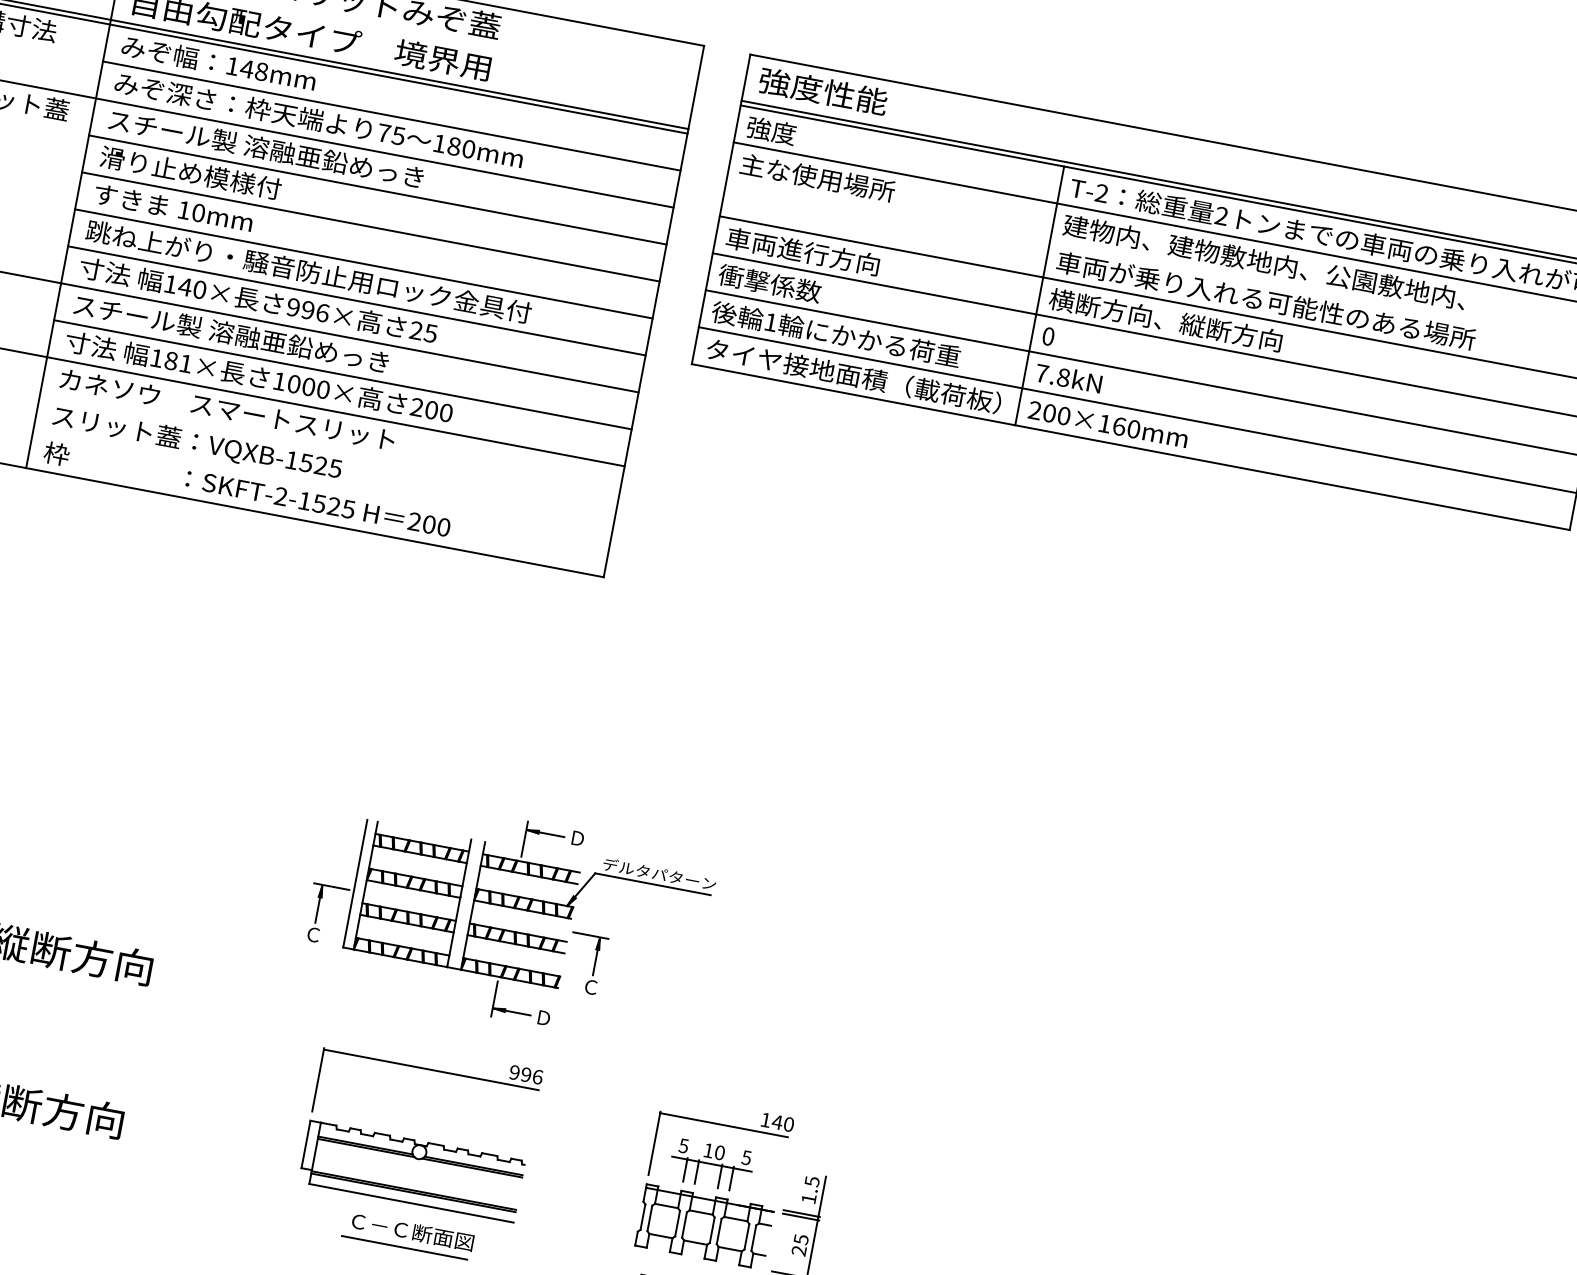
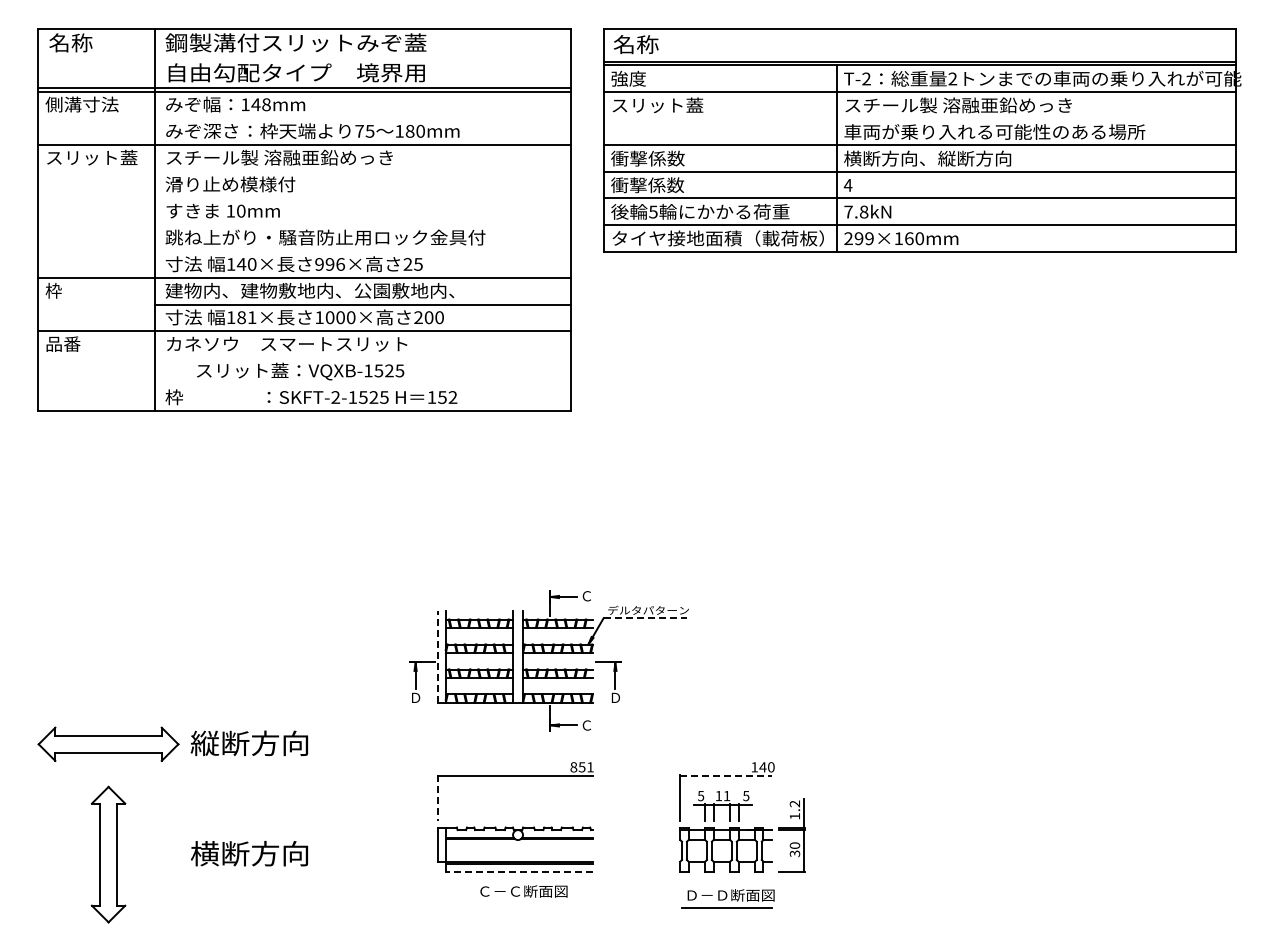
text: (823, 91) -> (659, 44), 強度性能 -> 名称
line: (391, 116) -> (362, 118), removed
text: (817, 177) -> (666, 105), 主な使用場所 -> スリット蓋
line: (377, 189) -> (362, 171), removed
line: (370, 227) -> (362, 198), removed
text: (803, 251) -> (666, 158), 車両進行方向 -> 衝撃係数
text: (1264, 262) -> (988, 105), 建物内、建物敷地内、公園敷地内、 -> スチール製 溶融亜鉛めっき
line: (363, 263) -> (362, 224), removed
line: (356, 300) -> (362, 251), removed
text: (771, 321) -> (653, 211), 1 -> 5
text: (1047, 336) -> (847, 185), 0 -> 4
text: (272, 341) -> (309, 290), スチール製 溶融亜鉛めっき -> 建物内、建物敷地内、公園敷地内、
text: (1055, 414) -> (863, 238), 200×160mm -> 299×160mm
text: (197, 443) -> (300, 371), moved
text: (429, 524) -> (442, 397), 200 -> 152
text: (577, 838) -> (586, 596), Ｄ -> Ｃ
line: (355, 883) -> (438, 656), solid -> dashed
line: (653, 884) -> (645, 618), solid -> dashed
text: (313, 934) -> (415, 697), Ｃ -> Ｄ
text: (590, 986) -> (615, 697), Ｃ -> Ｄ
text: (543, 1017) -> (586, 725), Ｄ -> Ｃ
text: (525, 1074) -> (581, 767), 996 -> 851
line: (318, 1080) -> (438, 798), solid -> dashed
line: (724, 1125) -> (726, 776), solid -> dashed
text: (719, 1151) -> (726, 795), 10 -> 11
text: (811, 1180) -> (794, 803), 1.5 -> 1.2
line: (411, 1203) -> (519, 871), solid -> dashed
text: (799, 1244) -> (794, 849), 25 -> 30
line: (404, 1247) -> (520, 903), removed

